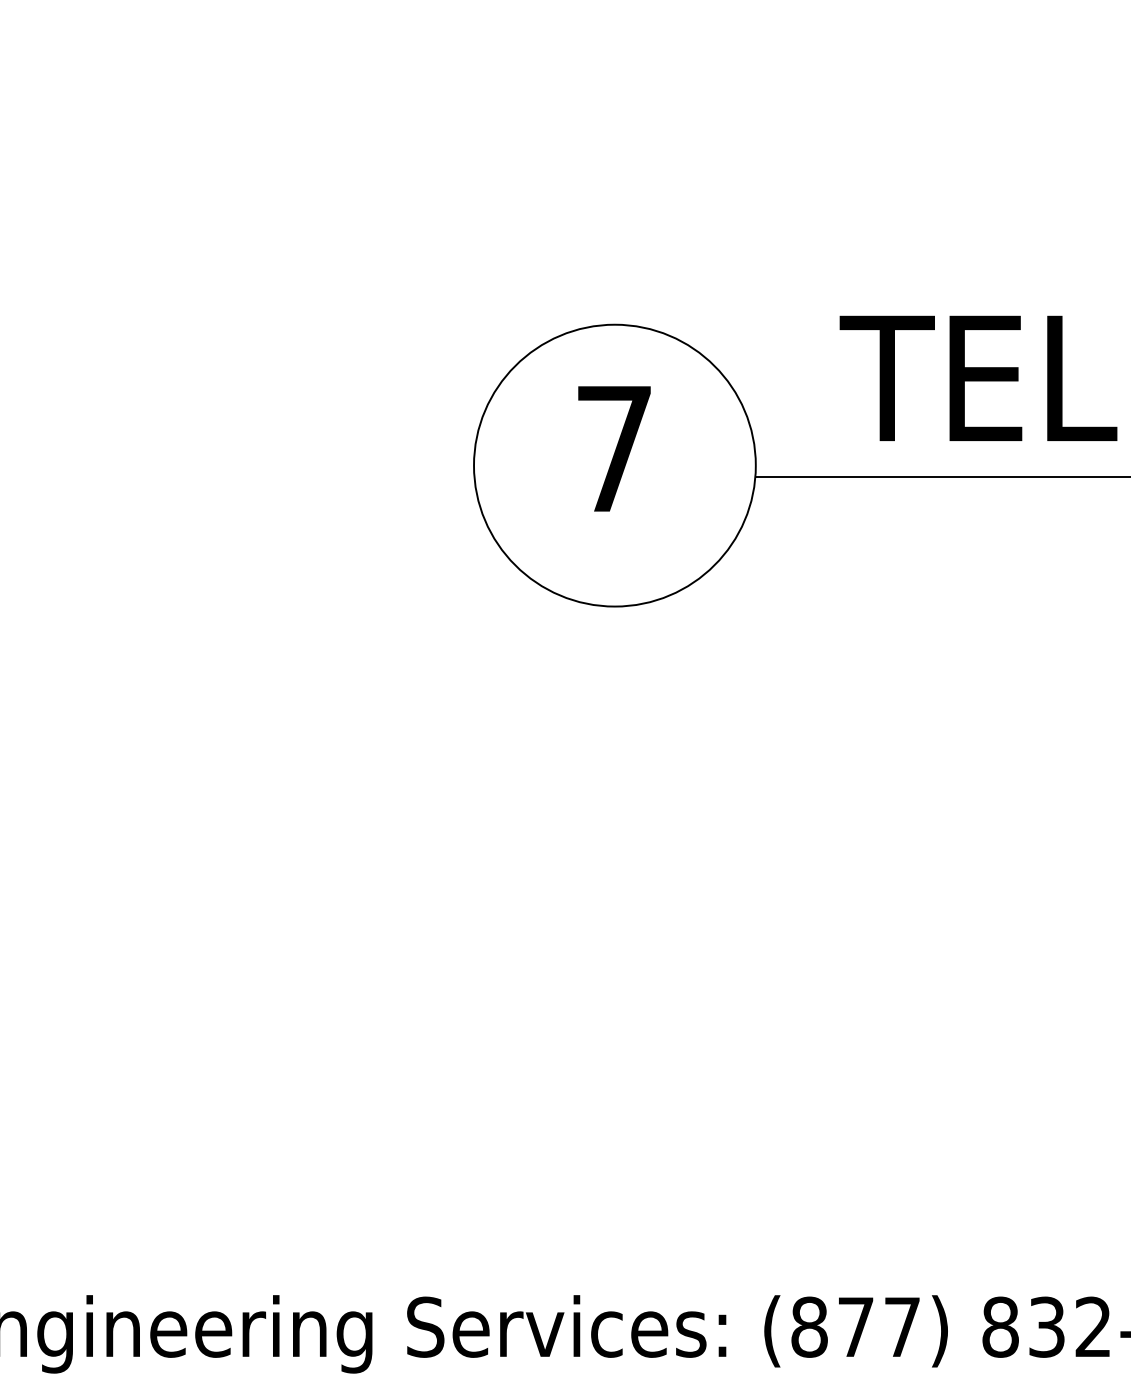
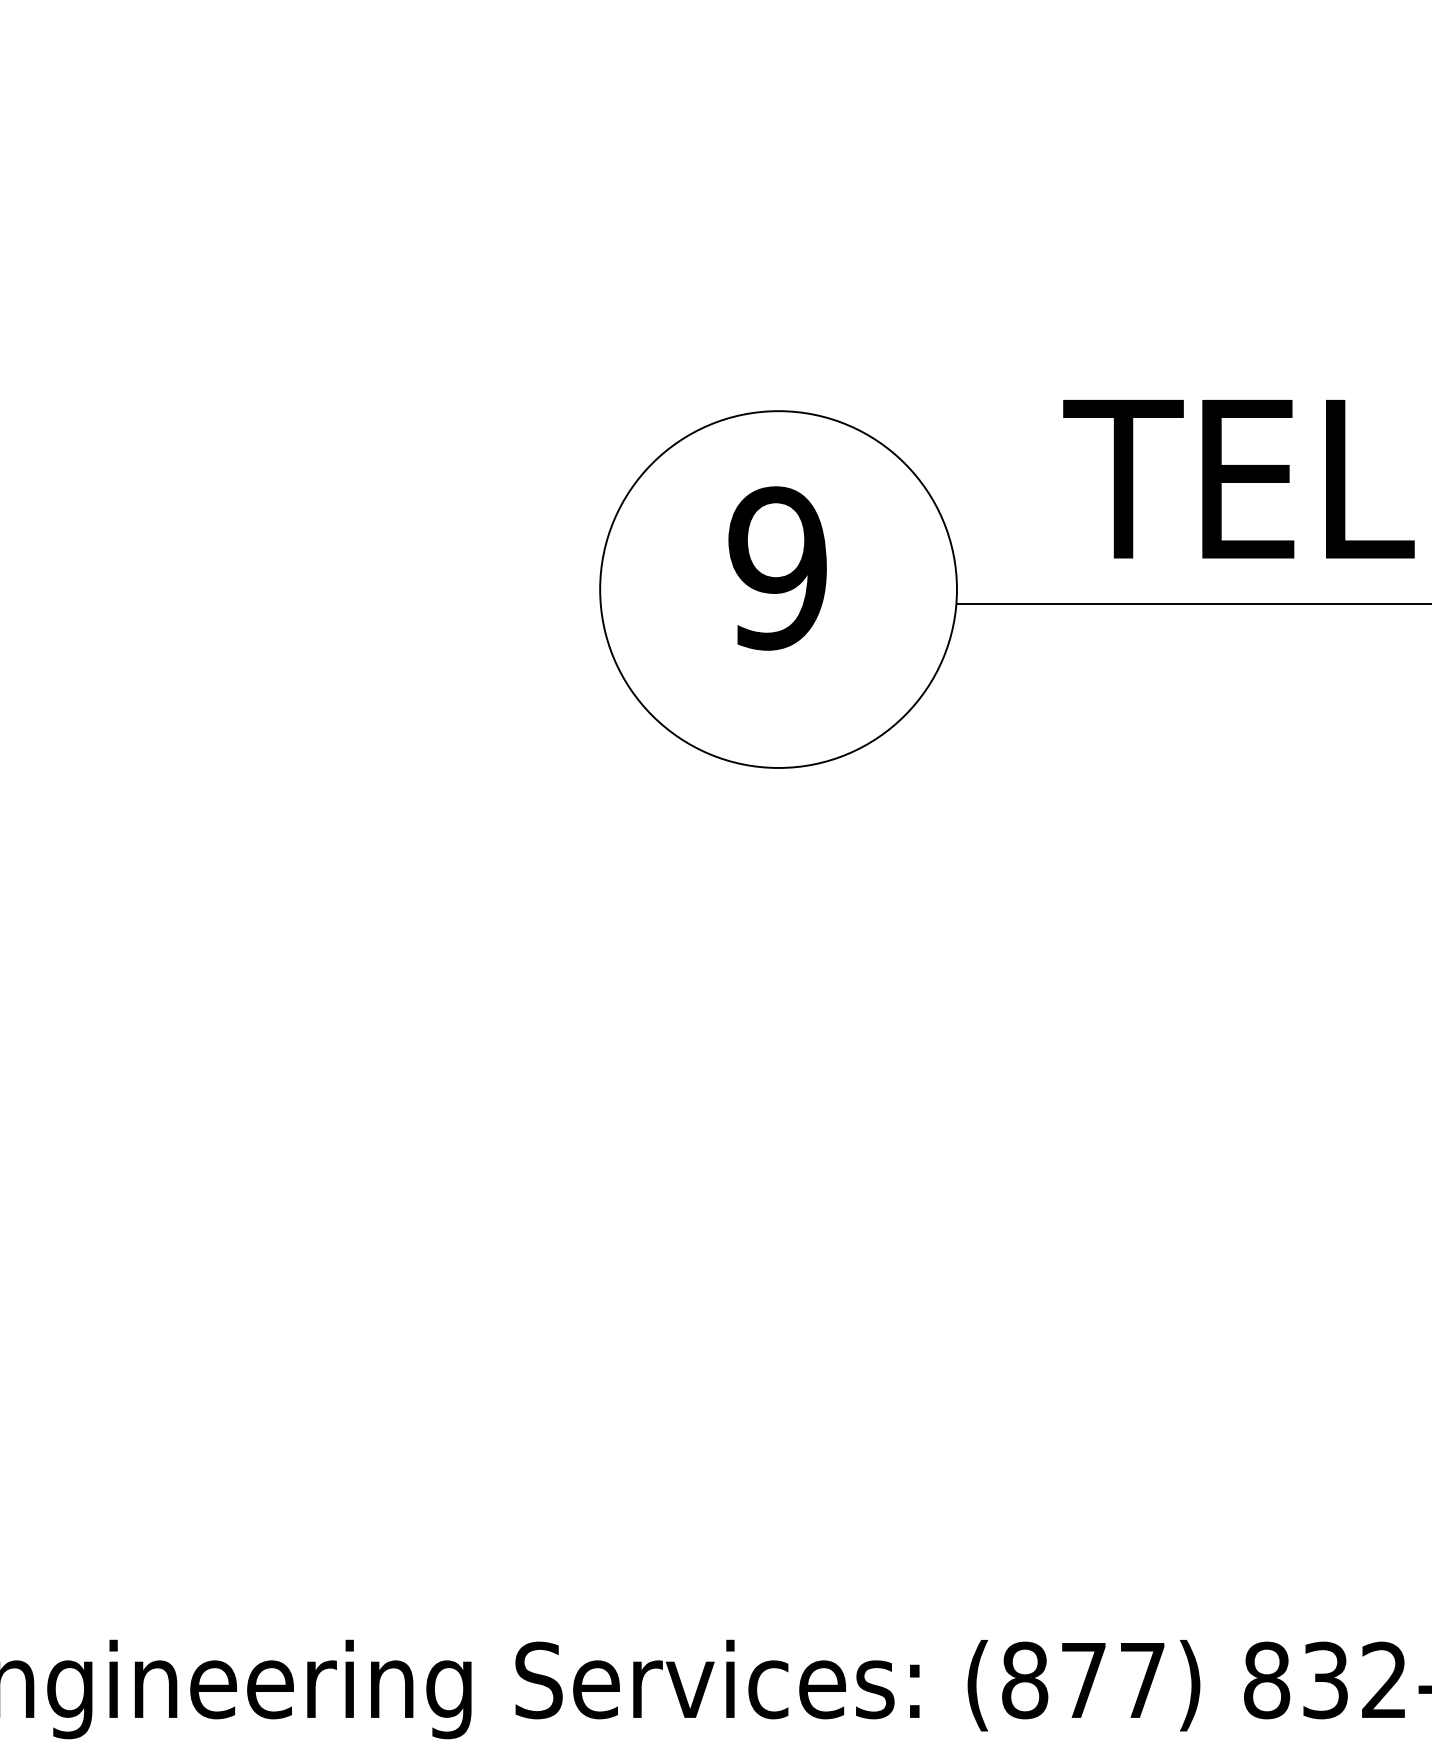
text: (614, 449) -> (777, 568), 7 -> 9

